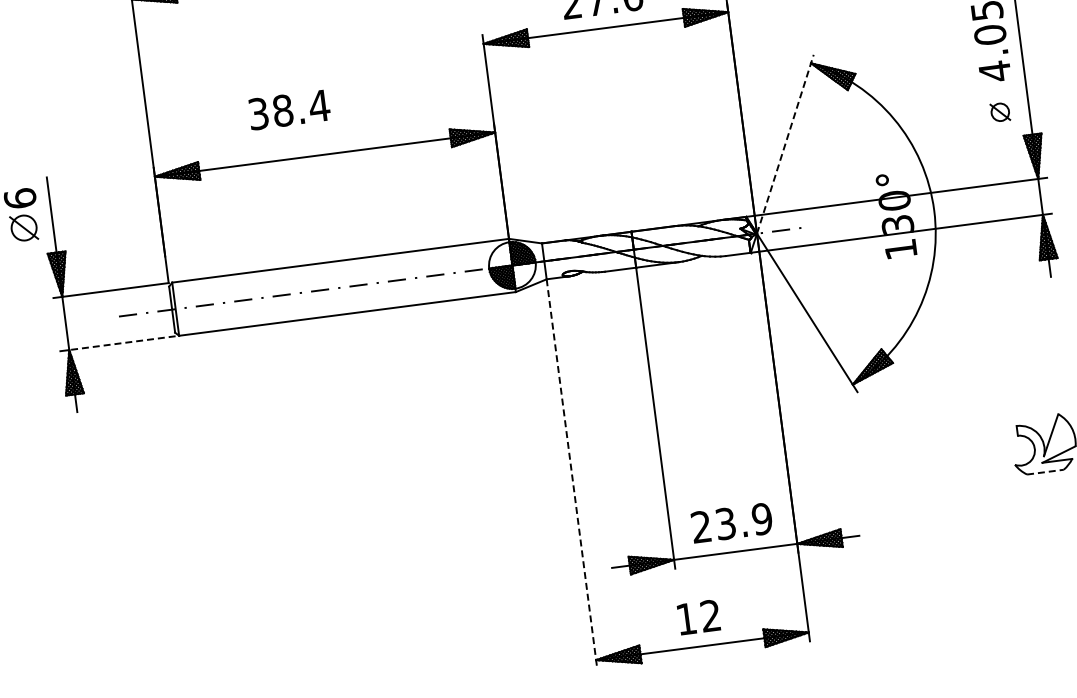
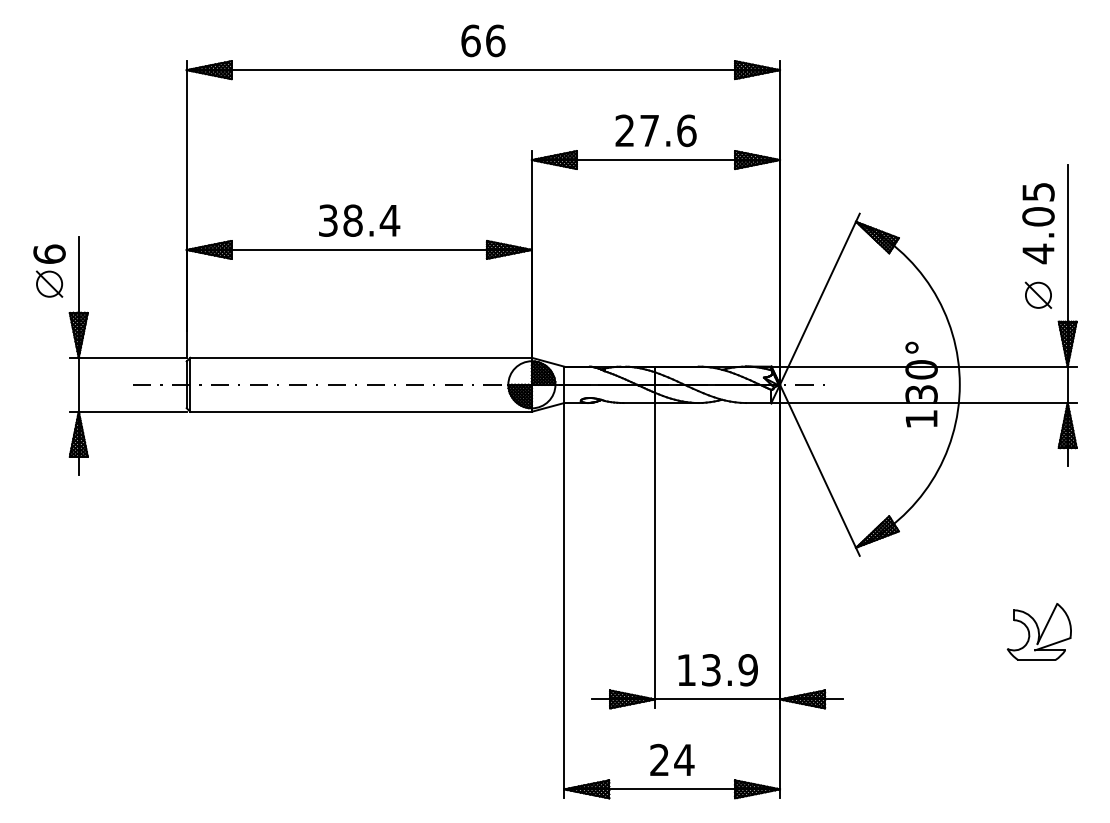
text: (289, 109) -> (359, 220), moved
part: (1000, 111) -> (1038, 294), size x1.43
line: (785, 143) -> (820, 298), dashed -> solid
line: (122, 342) -> (132, 411), dashed -> solid
line: (1045, 472) -> (1036, 660), dashed -> solid
line: (572, 473) -> (564, 600), dashed -> solid
text: (701, 526) -> (686, 669), 23.9 -> 13.9
text: (698, 616) -> (672, 759), 12 -> 24

